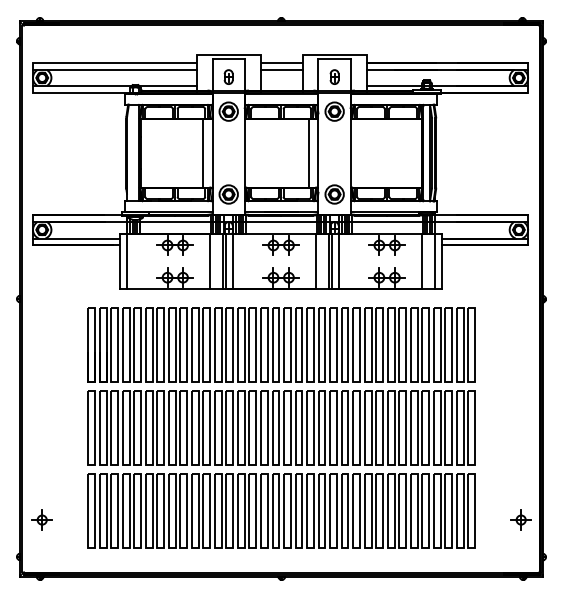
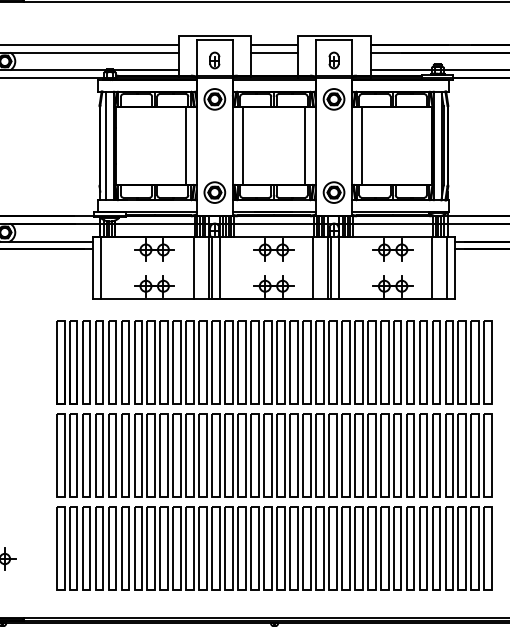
line: (132, 152) -> (106, 145), added
line: (253, 152) -> (242, 145), added
line: (359, 152) -> (362, 145), added

